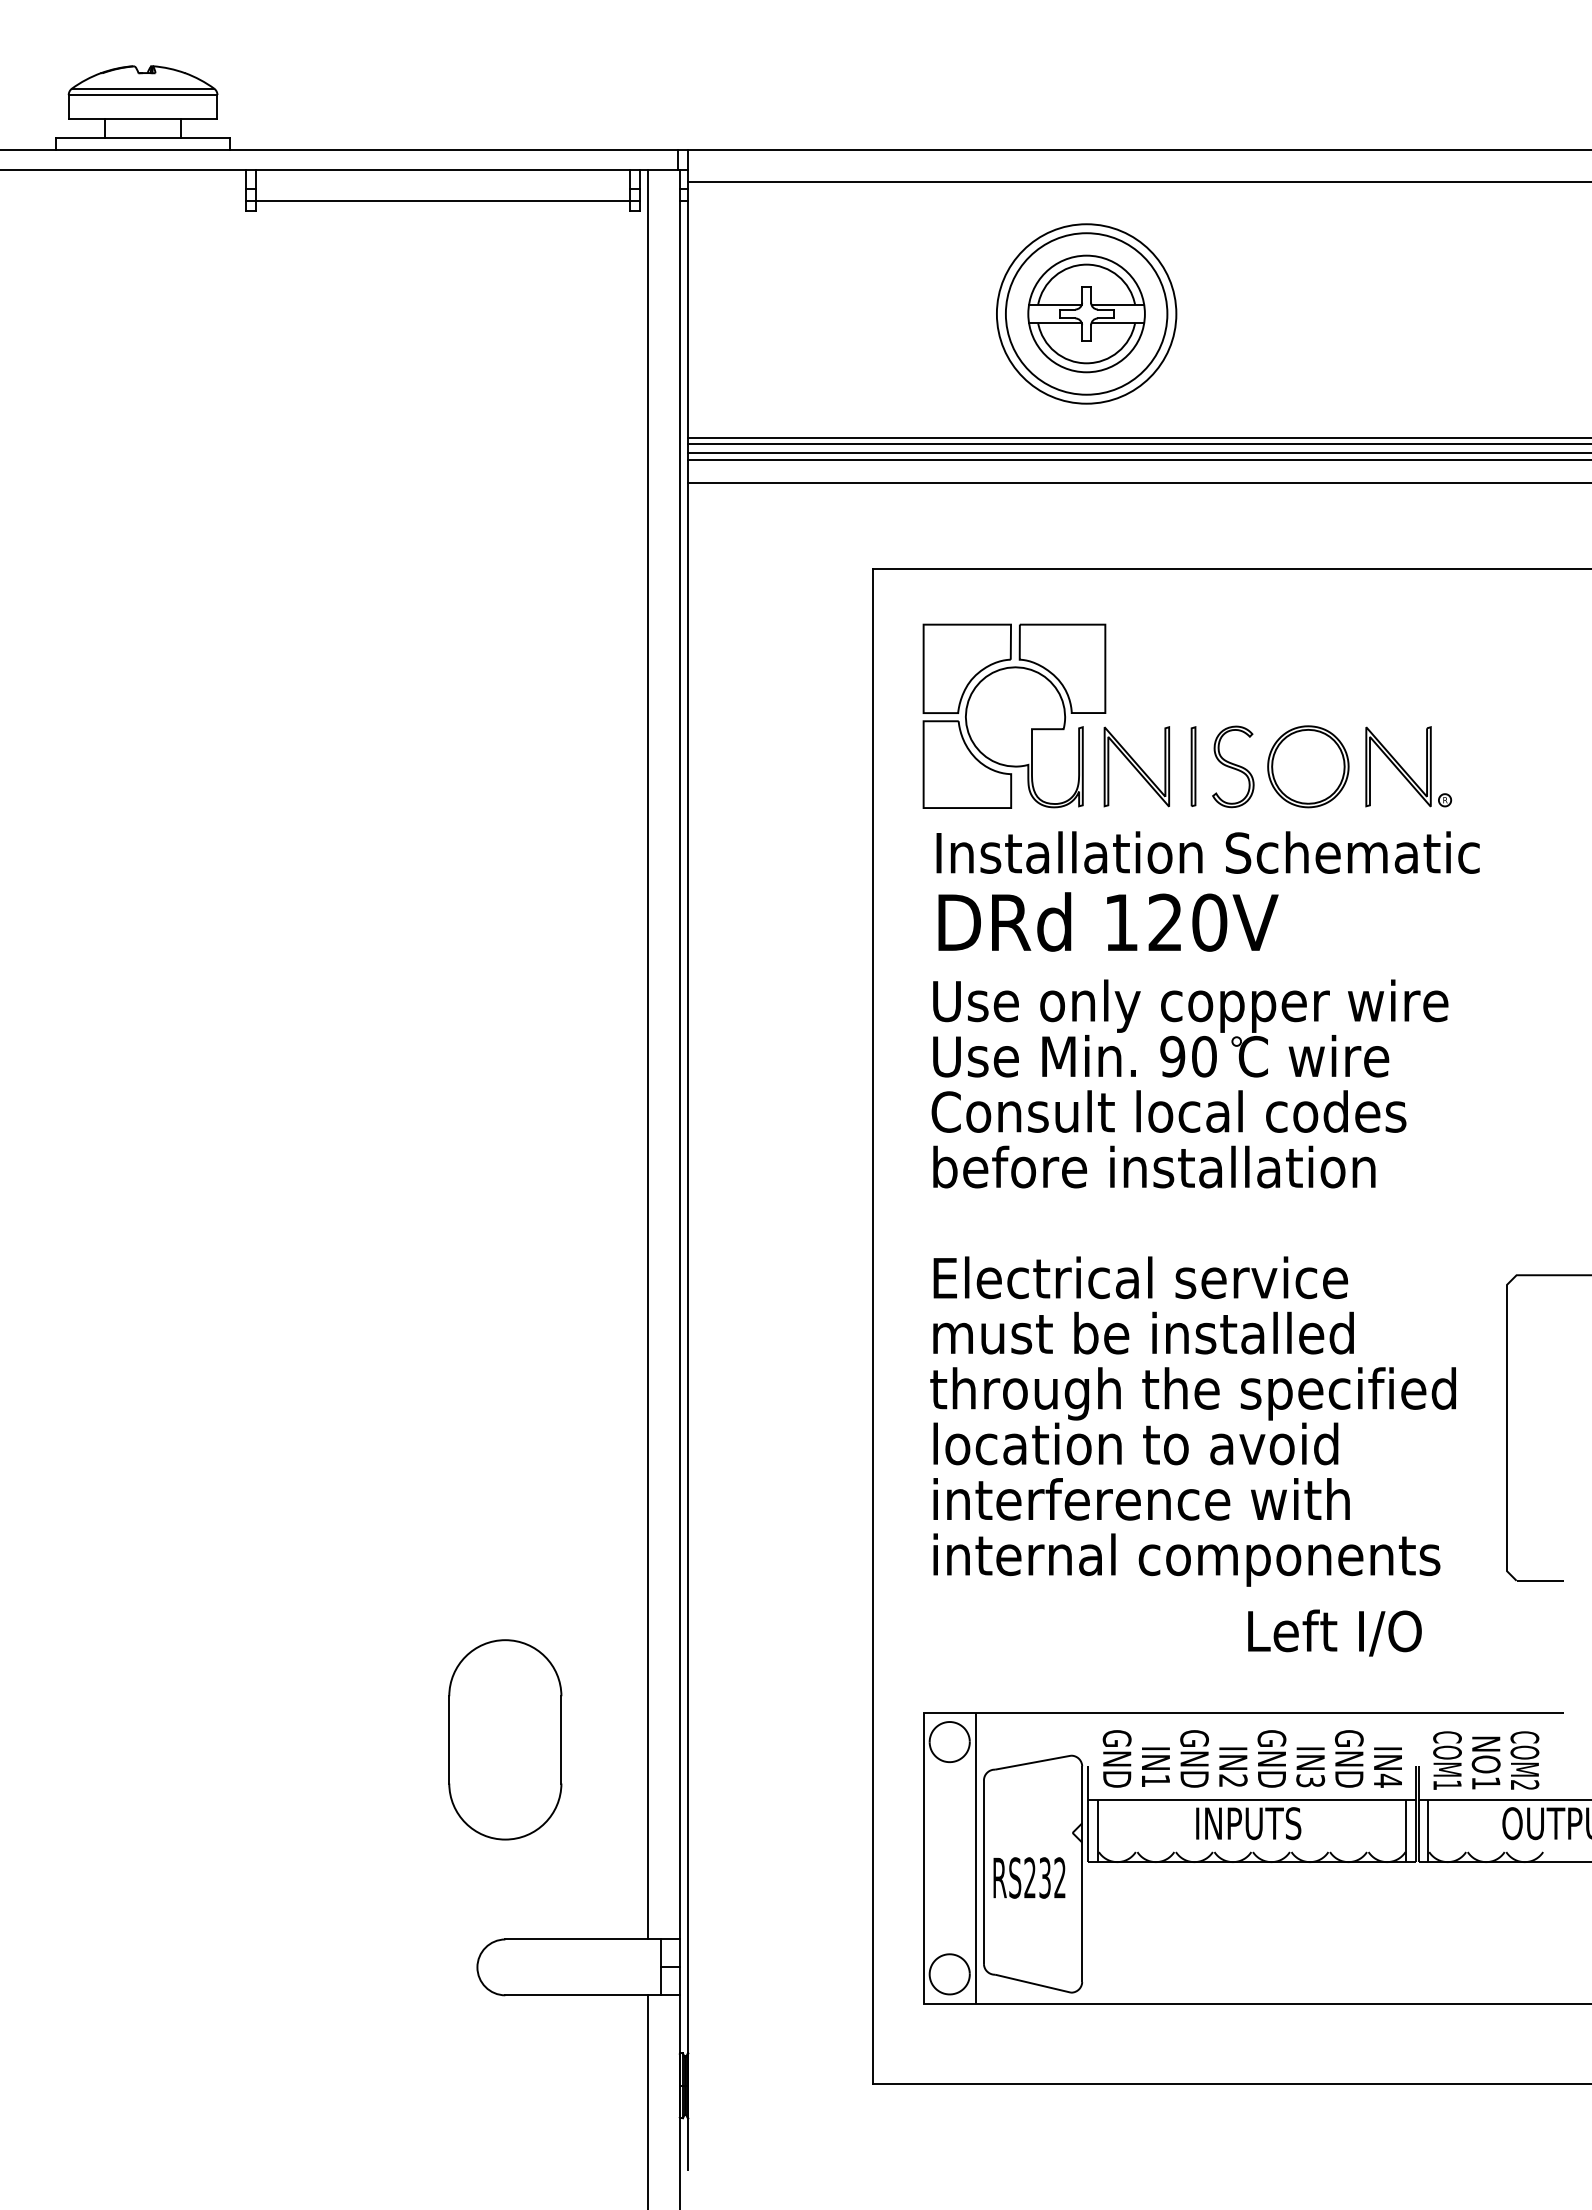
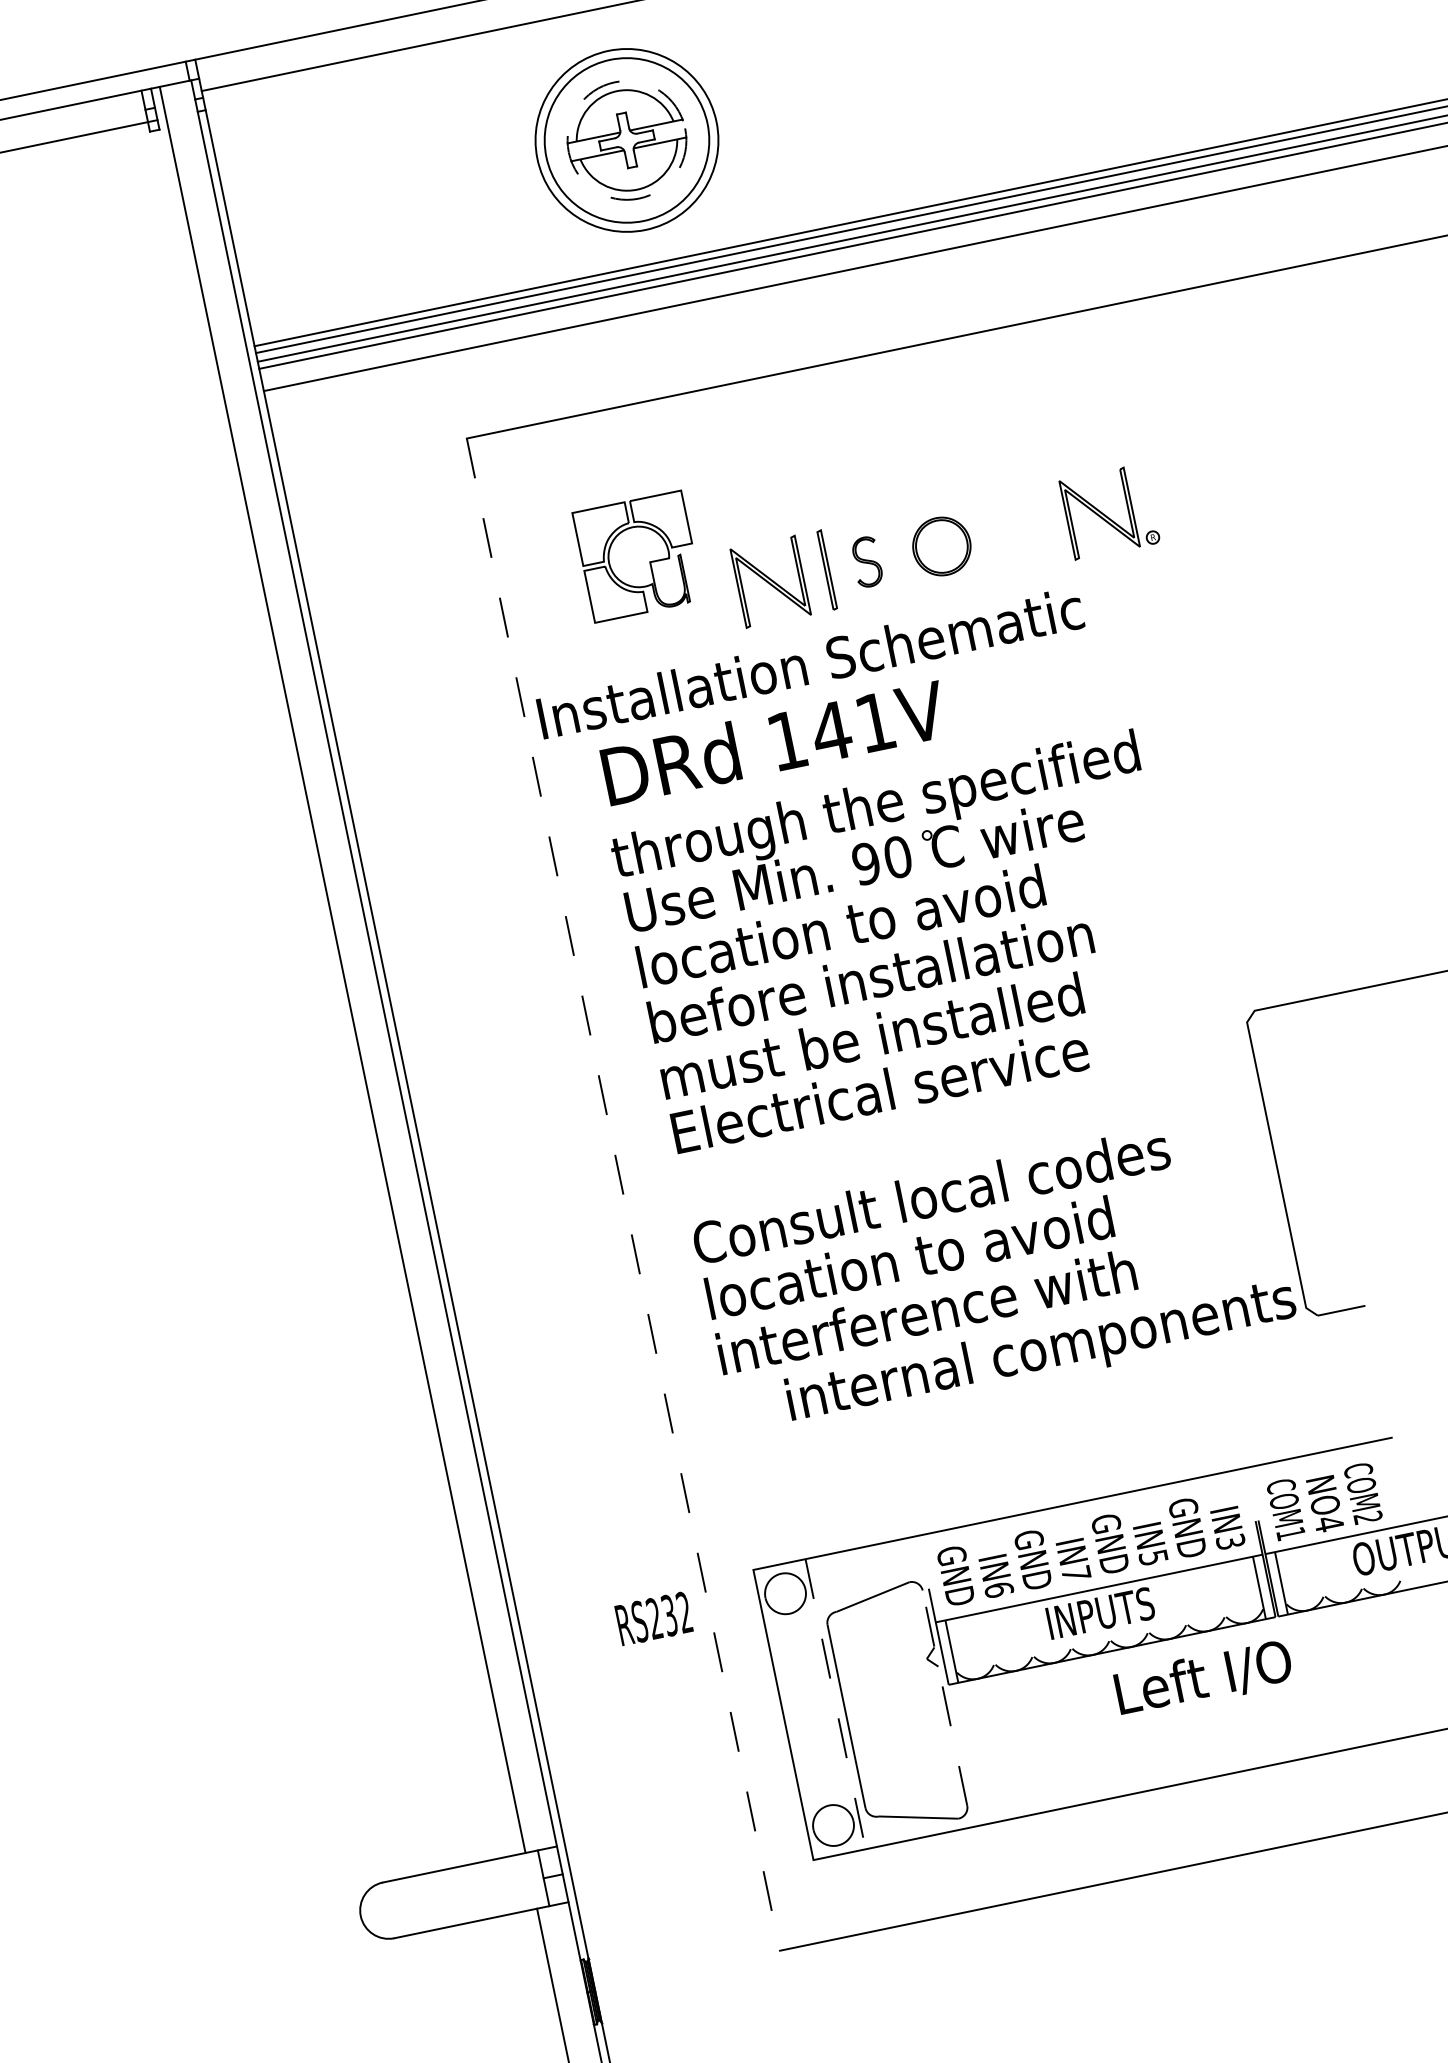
circle: (1086, 313) -> (626, 139), solid -> dashed
part: (1014, 715) -> (637, 556), size x0.6
part: (1233, 766) -> (867, 561), size x0.6
part: (1308, 766) -> (941, 546), size x0.7
part: (1408, 766) -> (1109, 511), moved
text: (1207, 852) -> (809, 662), moved
text: (1187, 922) -> (853, 726), 120V -> 141V
text: (1192, 1005) -> (875, 808), Use only copper wire -> through the specified
text: (1168, 1111) -> (873, 919), Consult local codes -> location to avoid
line: (873, 1326) -> (623, 1194), solid -> dashed
text: (1143, 1332) -> (871, 1035), moved
text: (1192, 1393) -> (955, 1195), through the specified -> Consult local codes
text: (1186, 1559) -> (1041, 1352), moved
text: (1334, 1632) -> (1203, 1678), moved
part: (505, 1739) -> (341, 1682), removed
text: (1155, 1780) -> (998, 1589), IN1 -> IN6
text: (1233, 1780) -> (1076, 1573), IN2 -> IN7
text: (1387, 1780) -> (1230, 1541), IN4 -> IN3
text: (1310, 1781) -> (1153, 1558), IN3 -> IN5
text: (1486, 1783) -> (1329, 1524), NO1 -> NO4
line: (975, 1858) -> (835, 1704), solid -> dashed
line: (1082, 1874) -> (945, 1698), solid -> dashed
text: (1029, 1877) -> (654, 1618), moved

